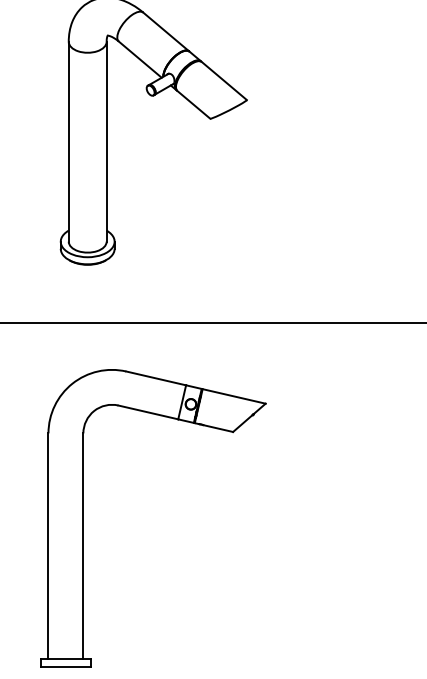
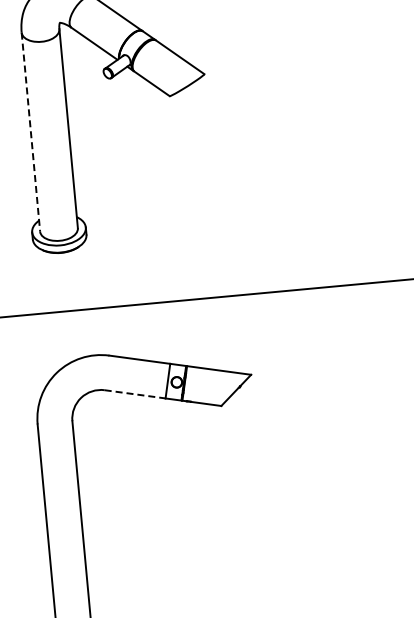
line: (68, 141) -> (30, 131), solid -> dashed
line: (148, 412) -> (135, 394), solid -> dashed

